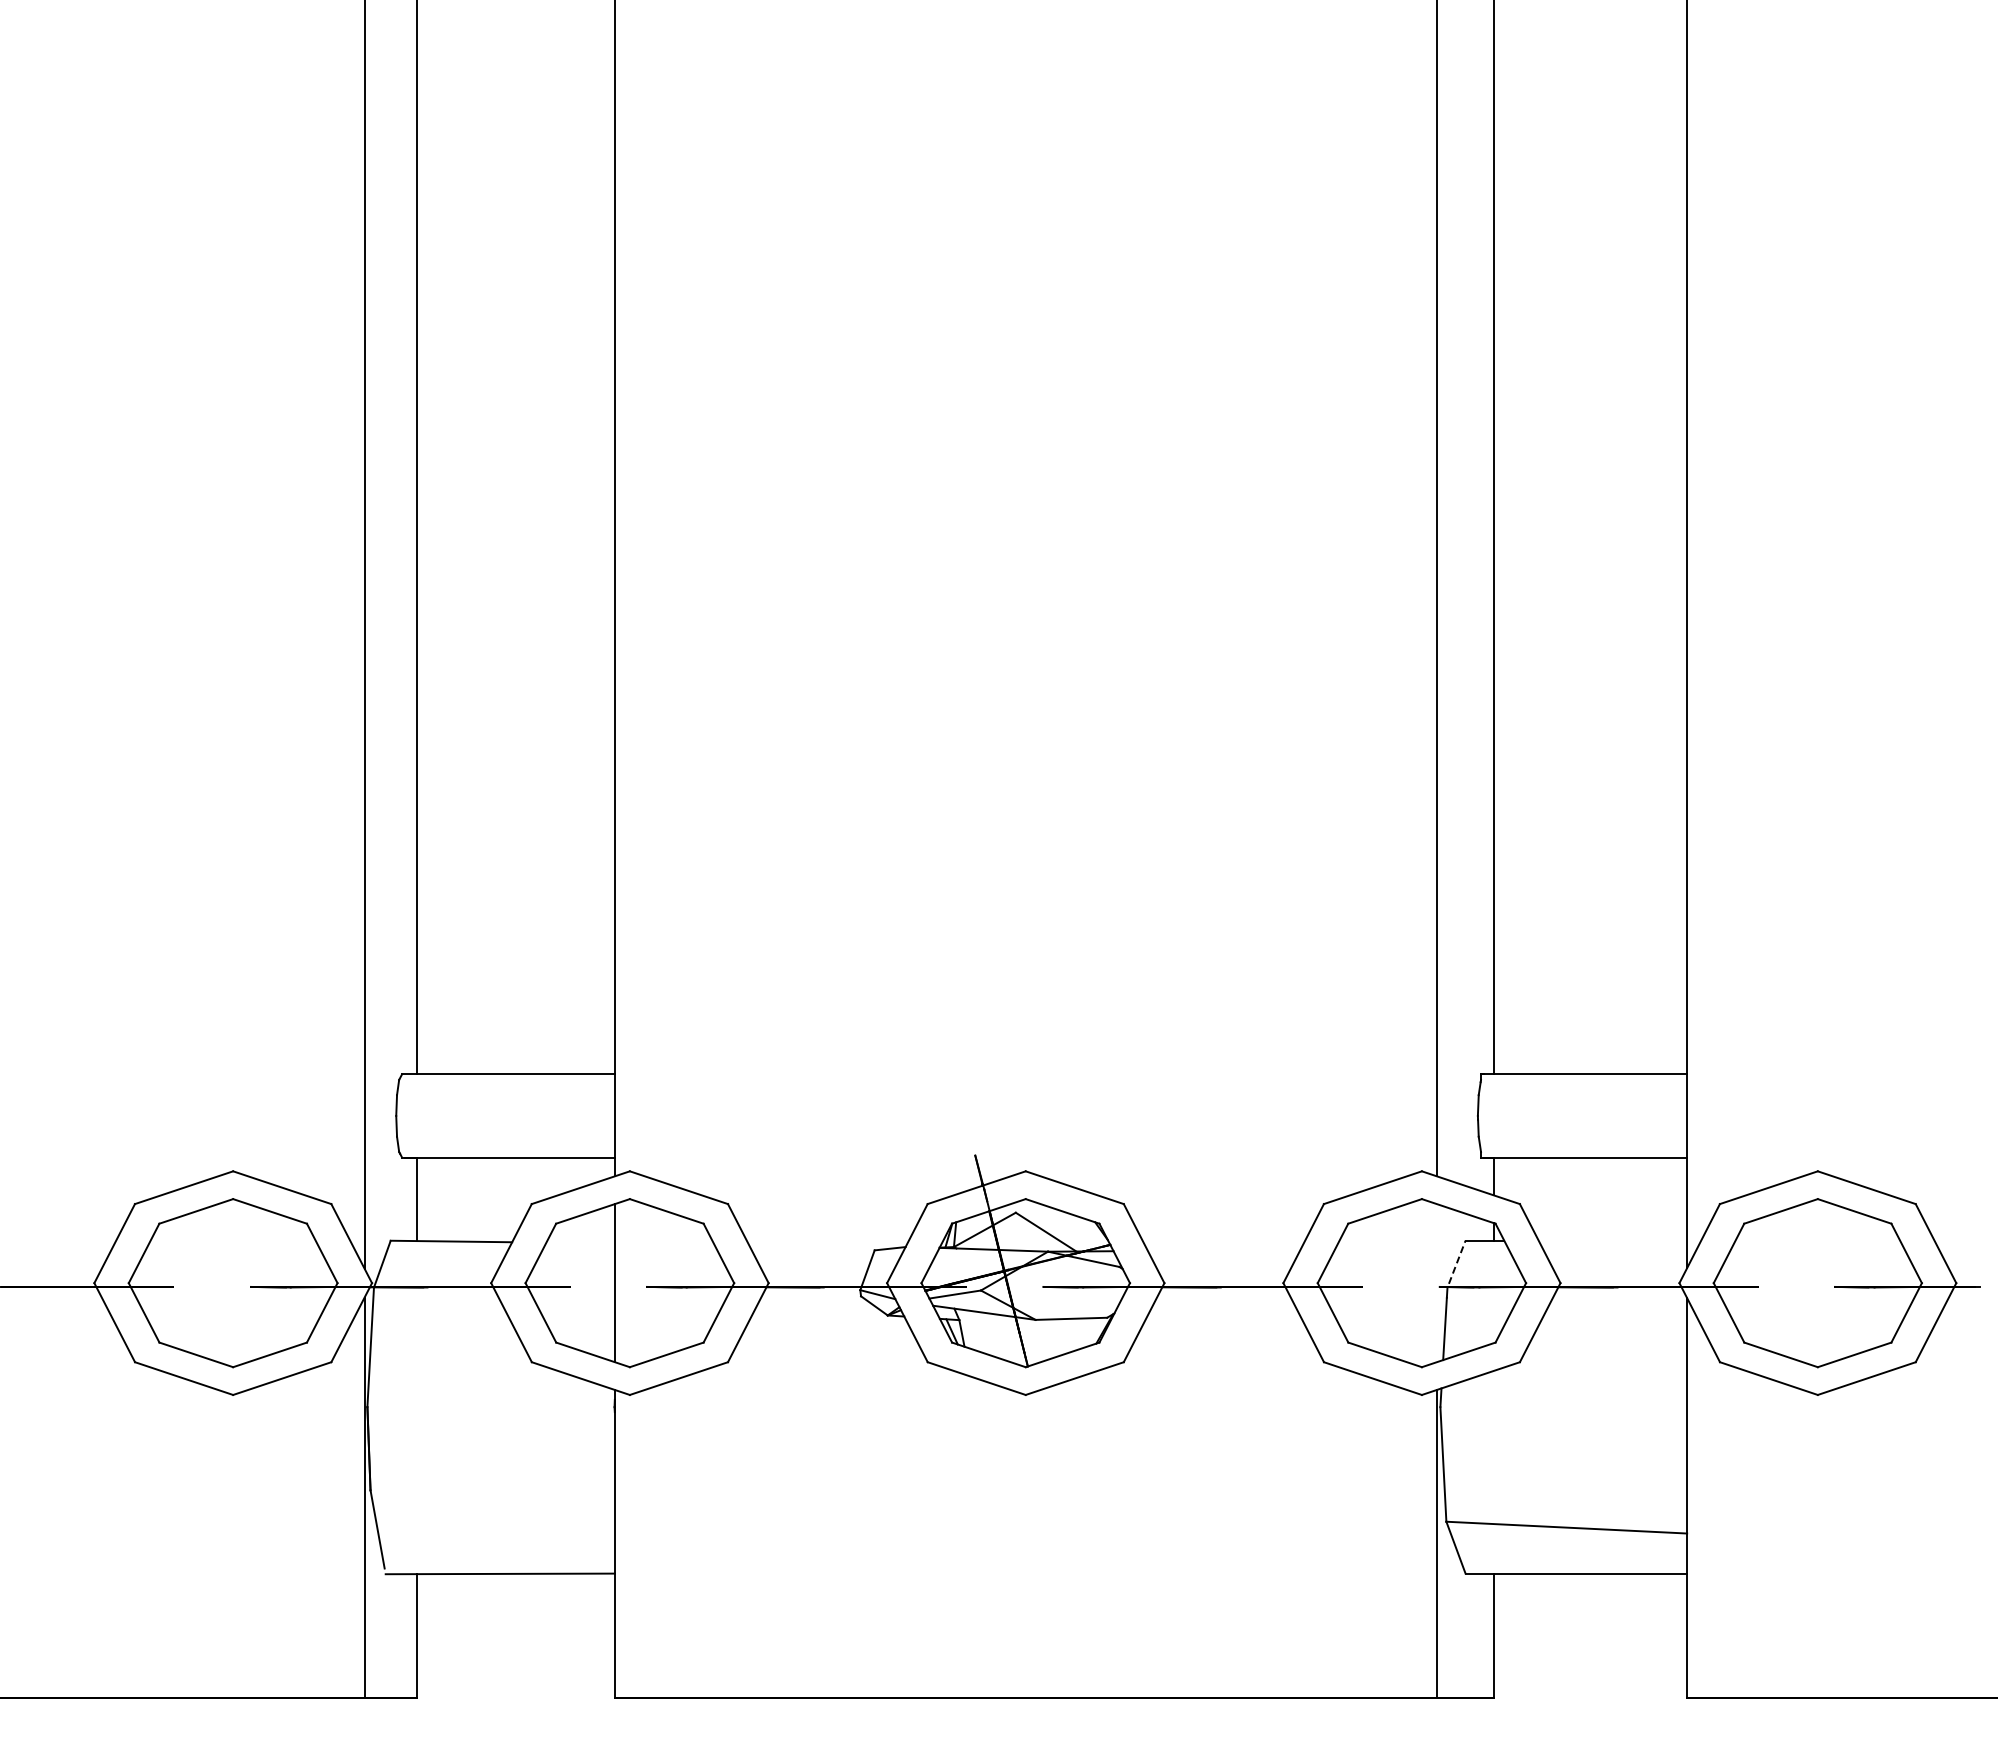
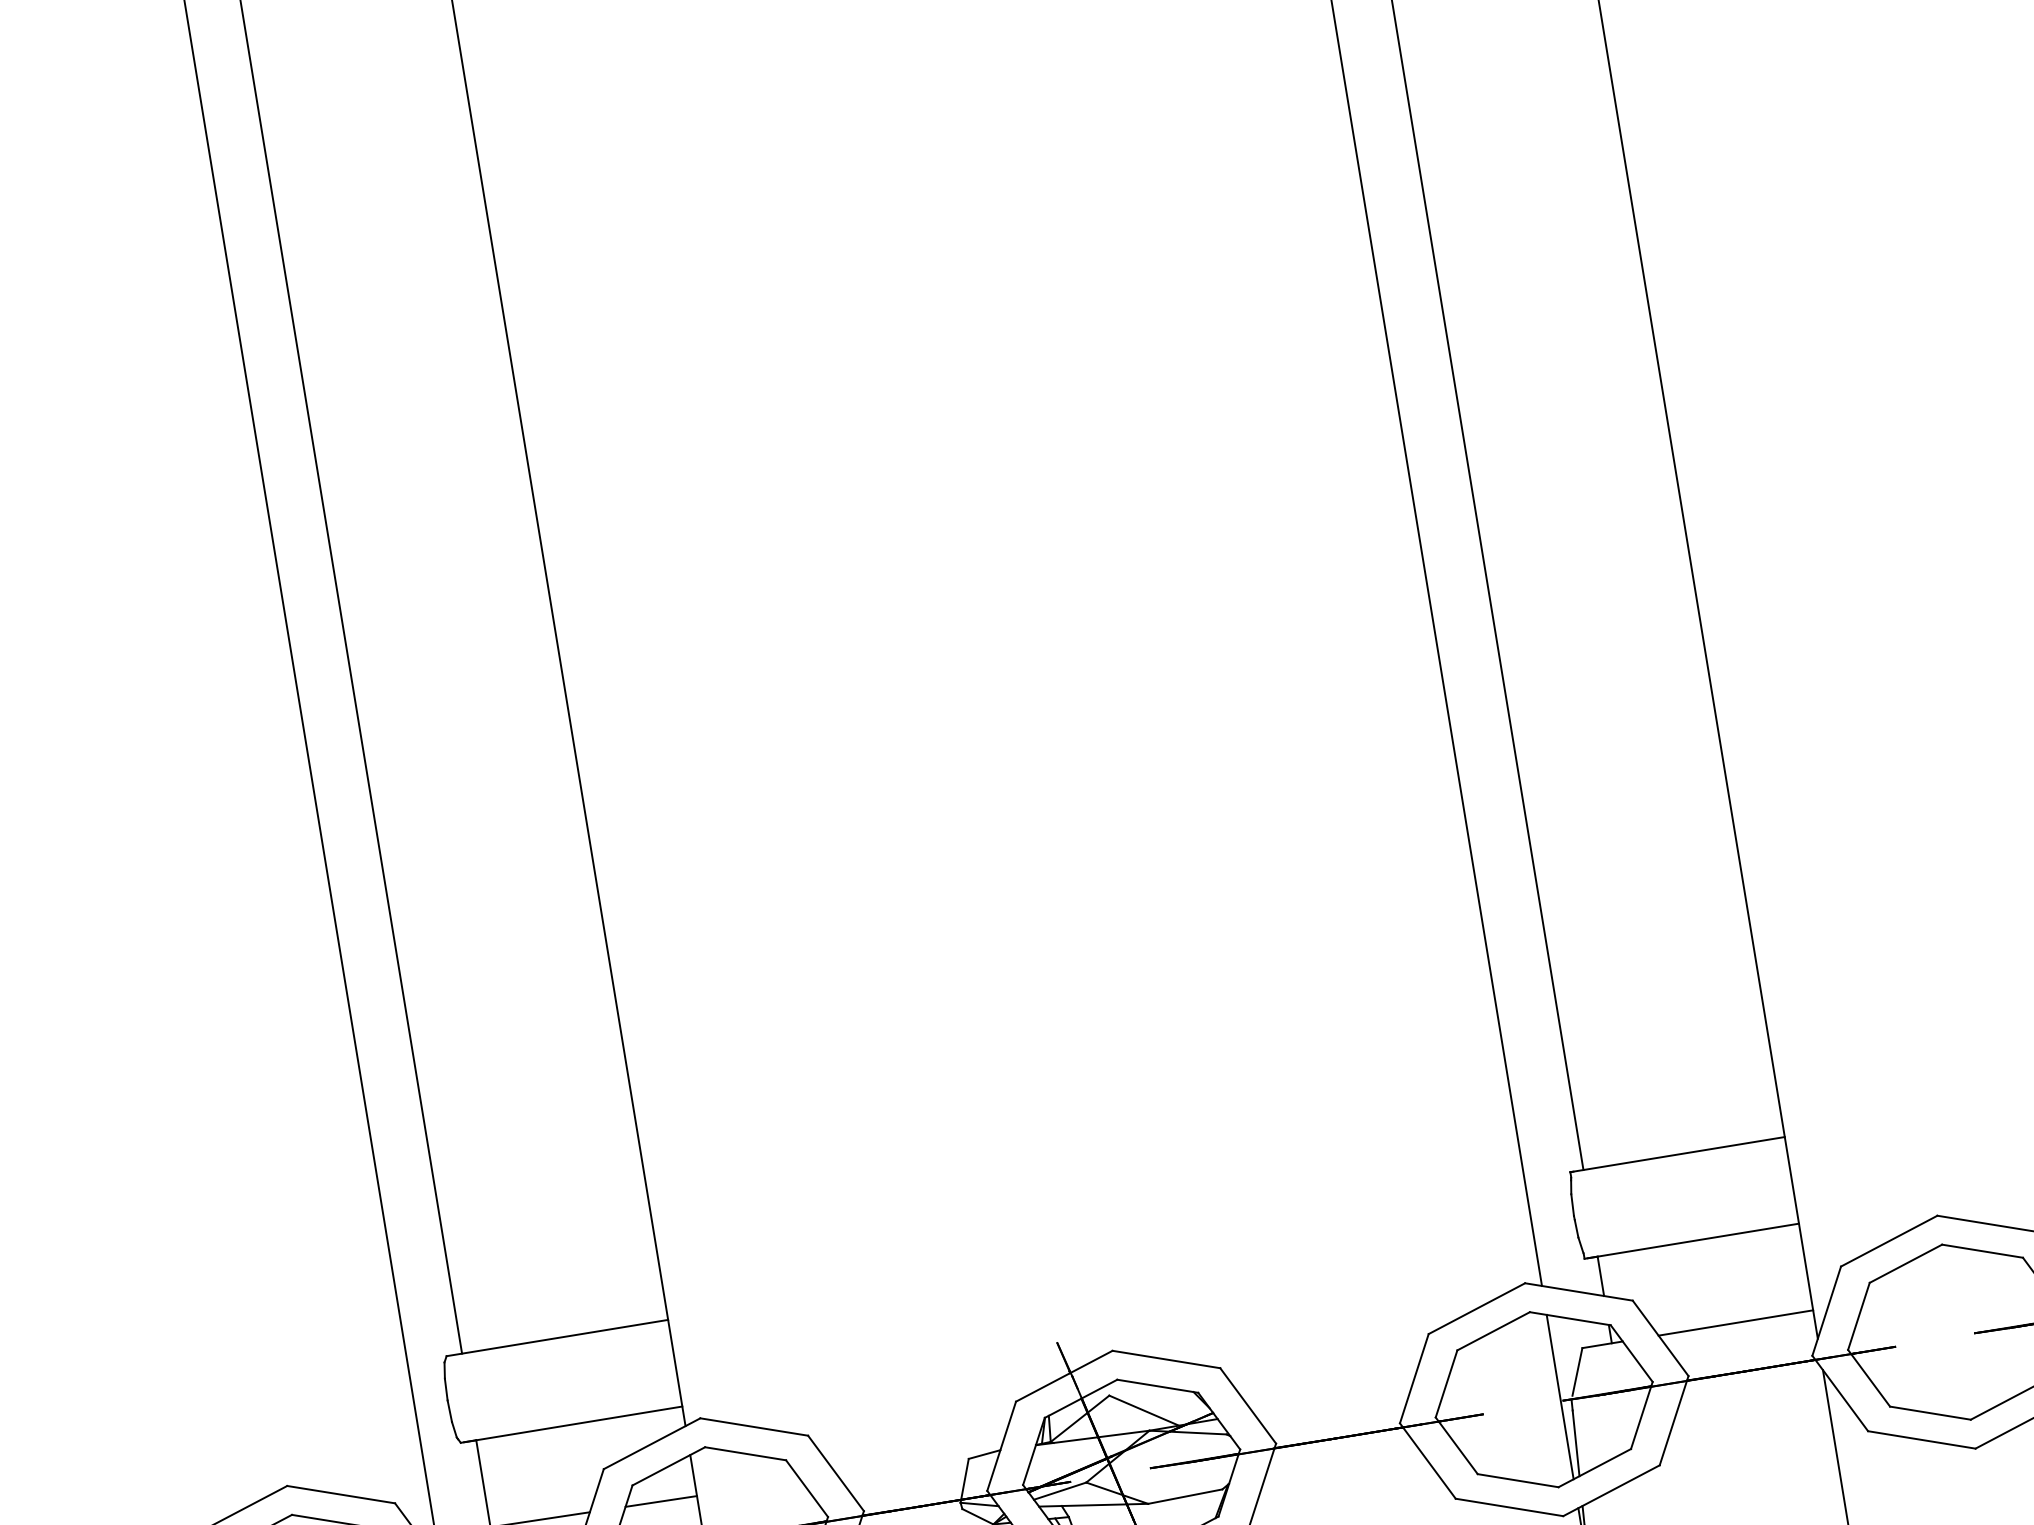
line: (1612, 1240) -> (1735, 1322), added
line: (580, 1242) -> (661, 1500), added
line: (1457, 1261) -> (1577, 1371), dashed -> solid
line: (1437, 1283) -> (1560, 1397), added

